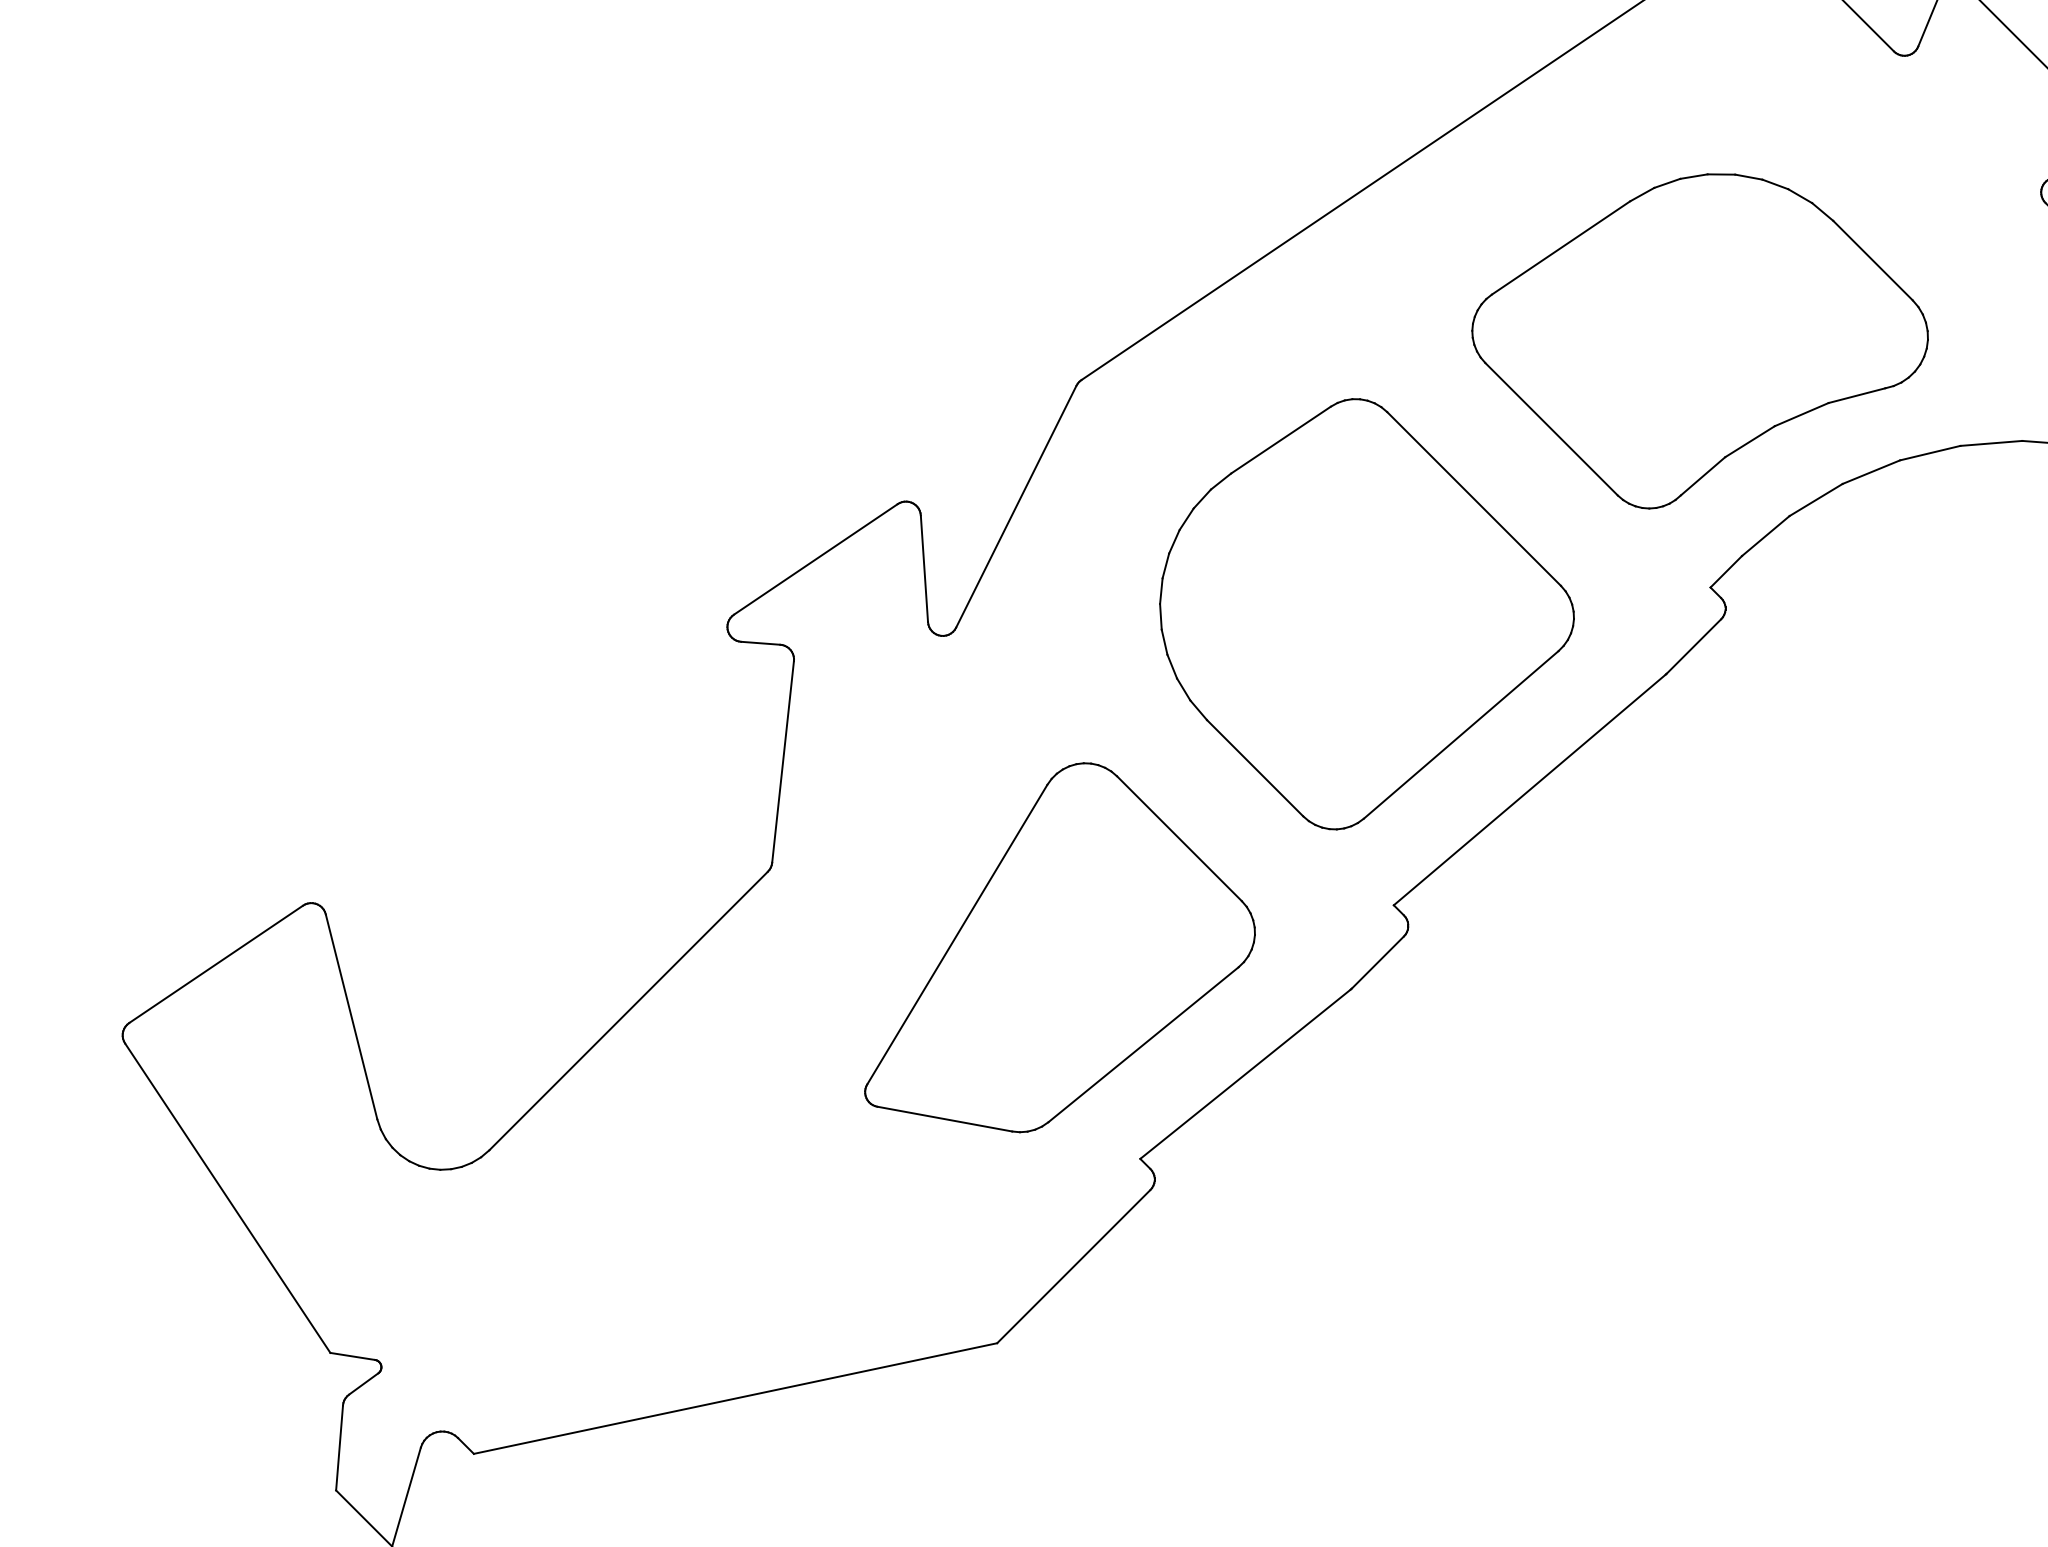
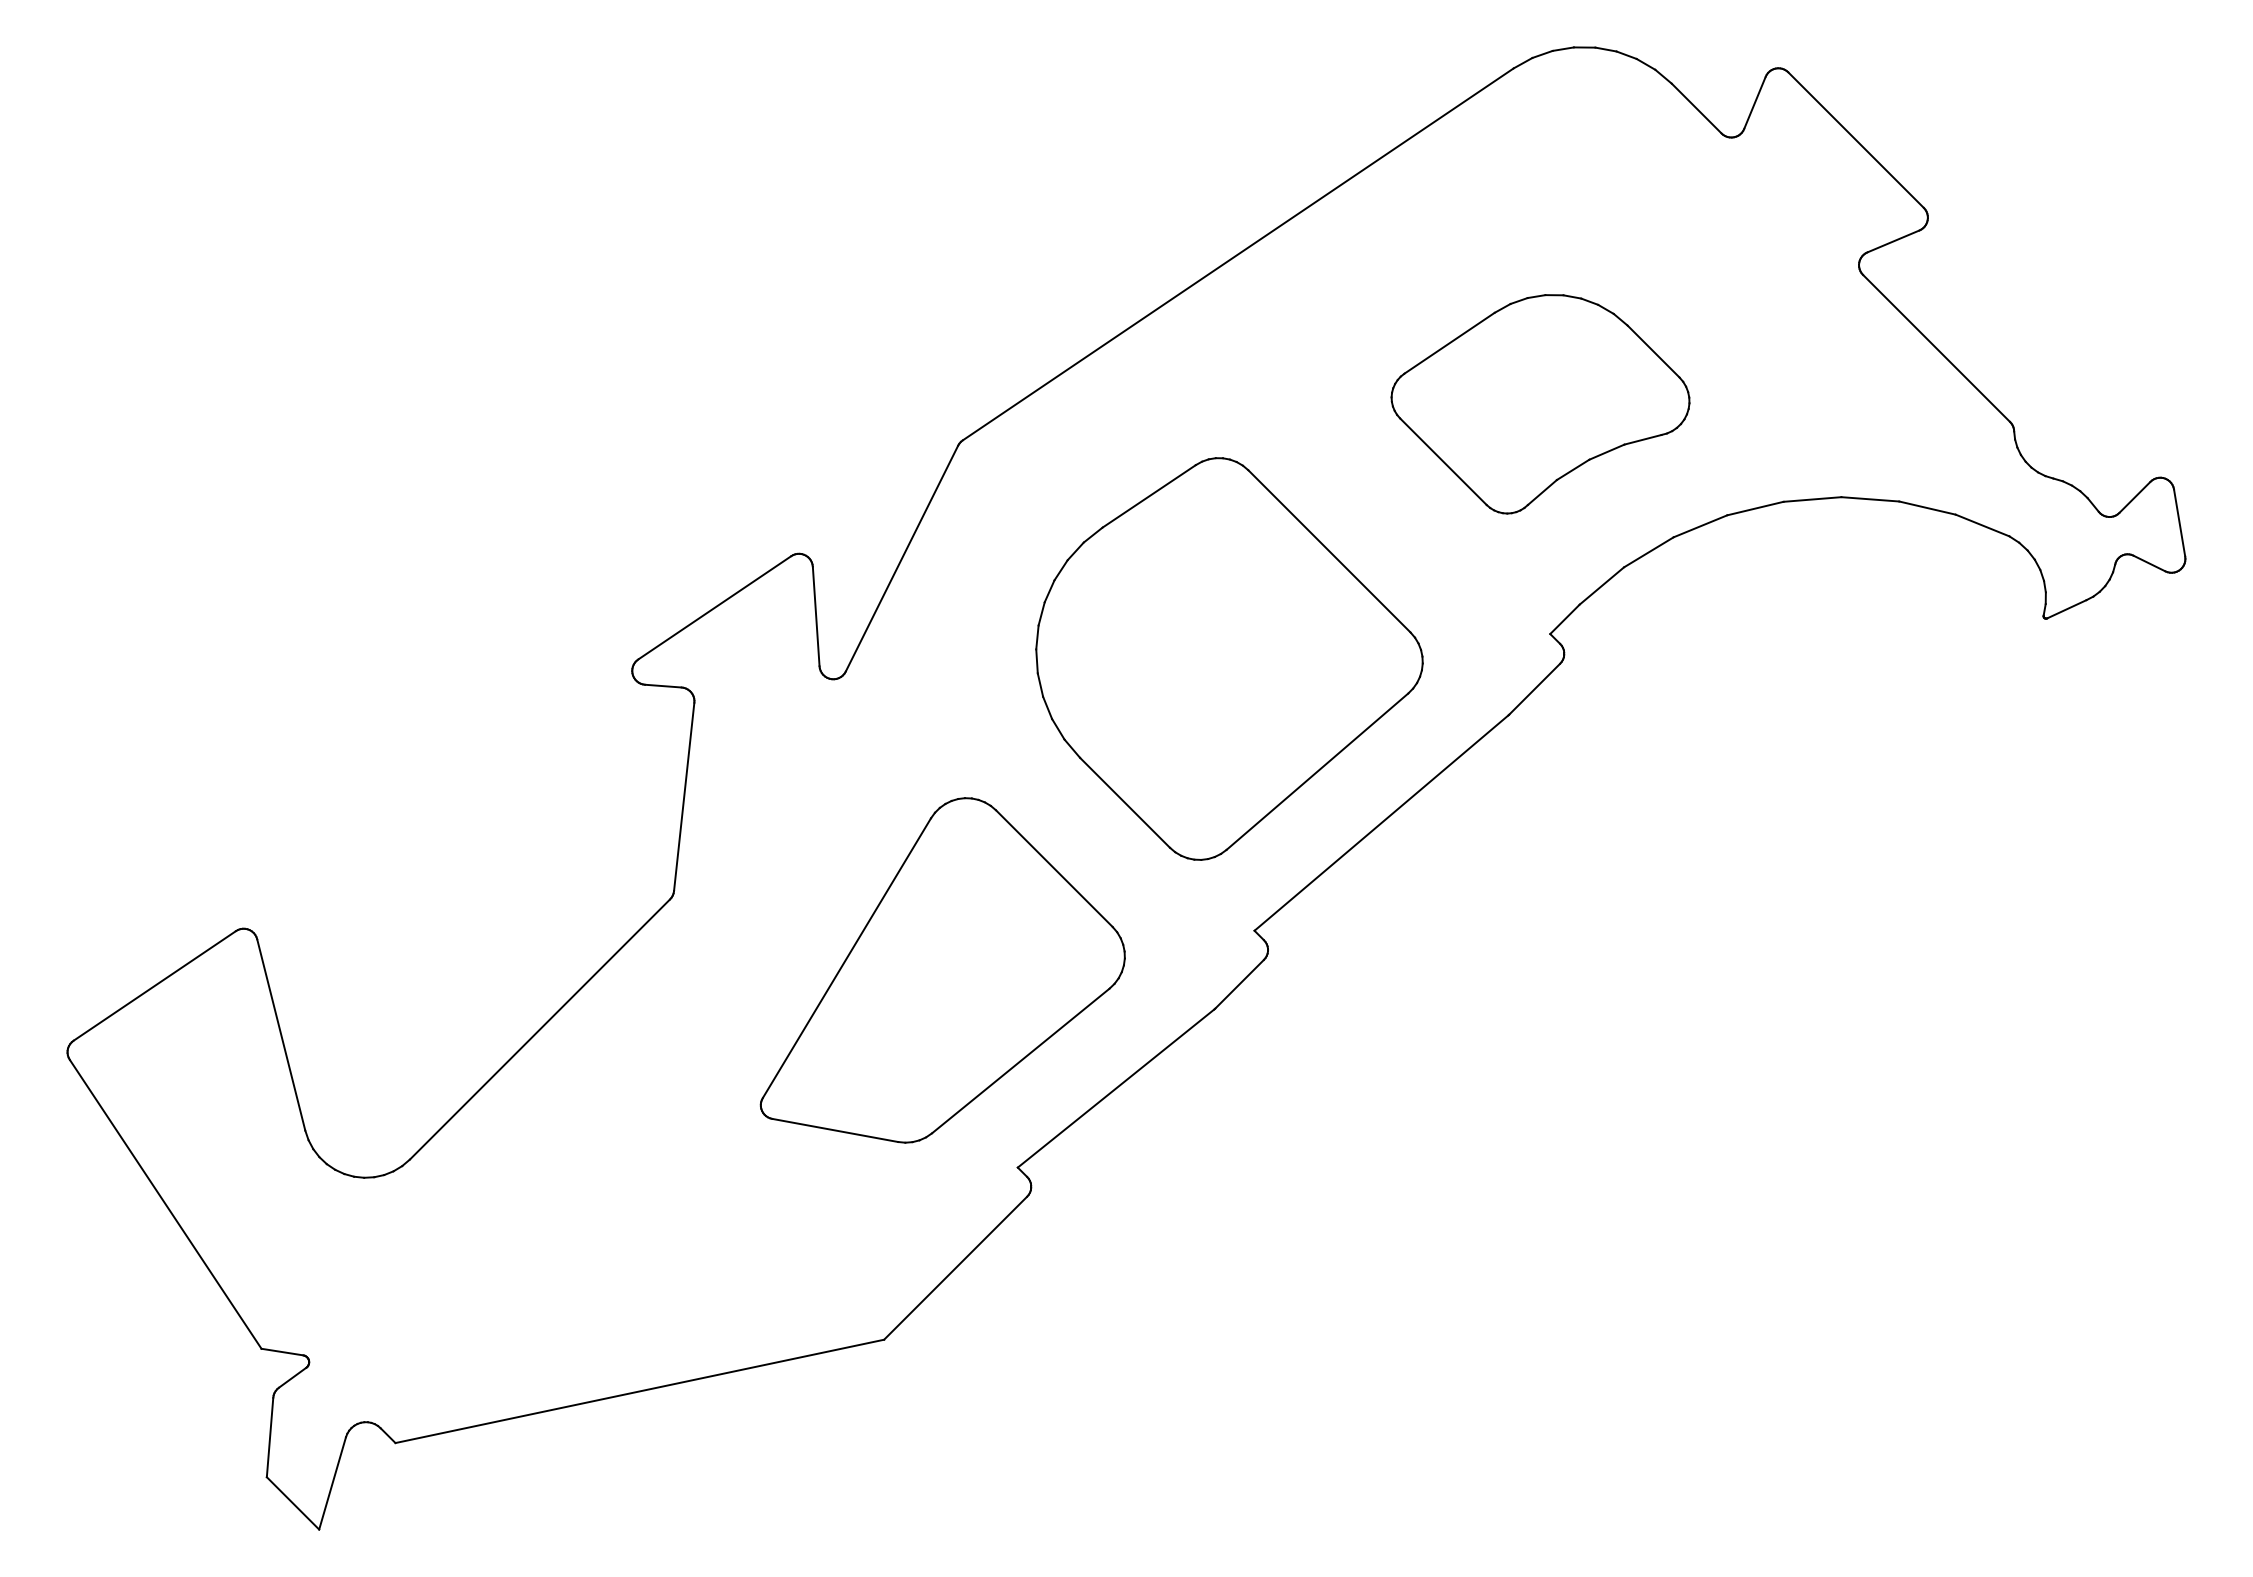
part: (1700, 341) -> (1540, 404), size x0.7

